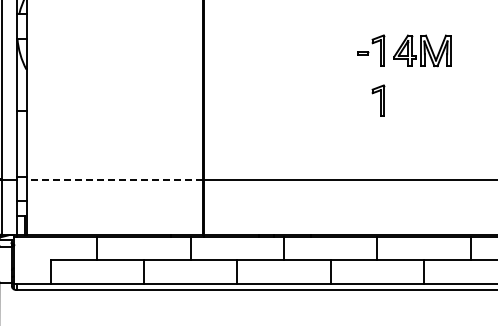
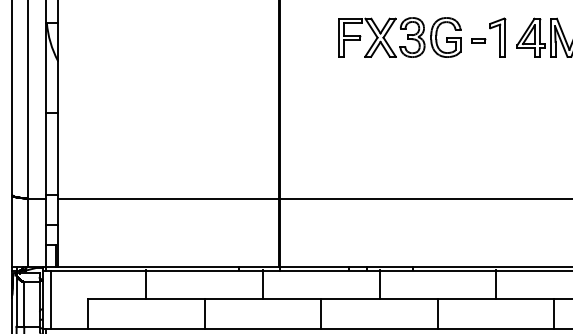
part: (306, 50) -> (407, 37), added
part: (378, 100) -> (497, 99), removed
line: (114, 179) -> (168, 198), dashed -> solid
line: (20, 260) -> (50, 299), added

